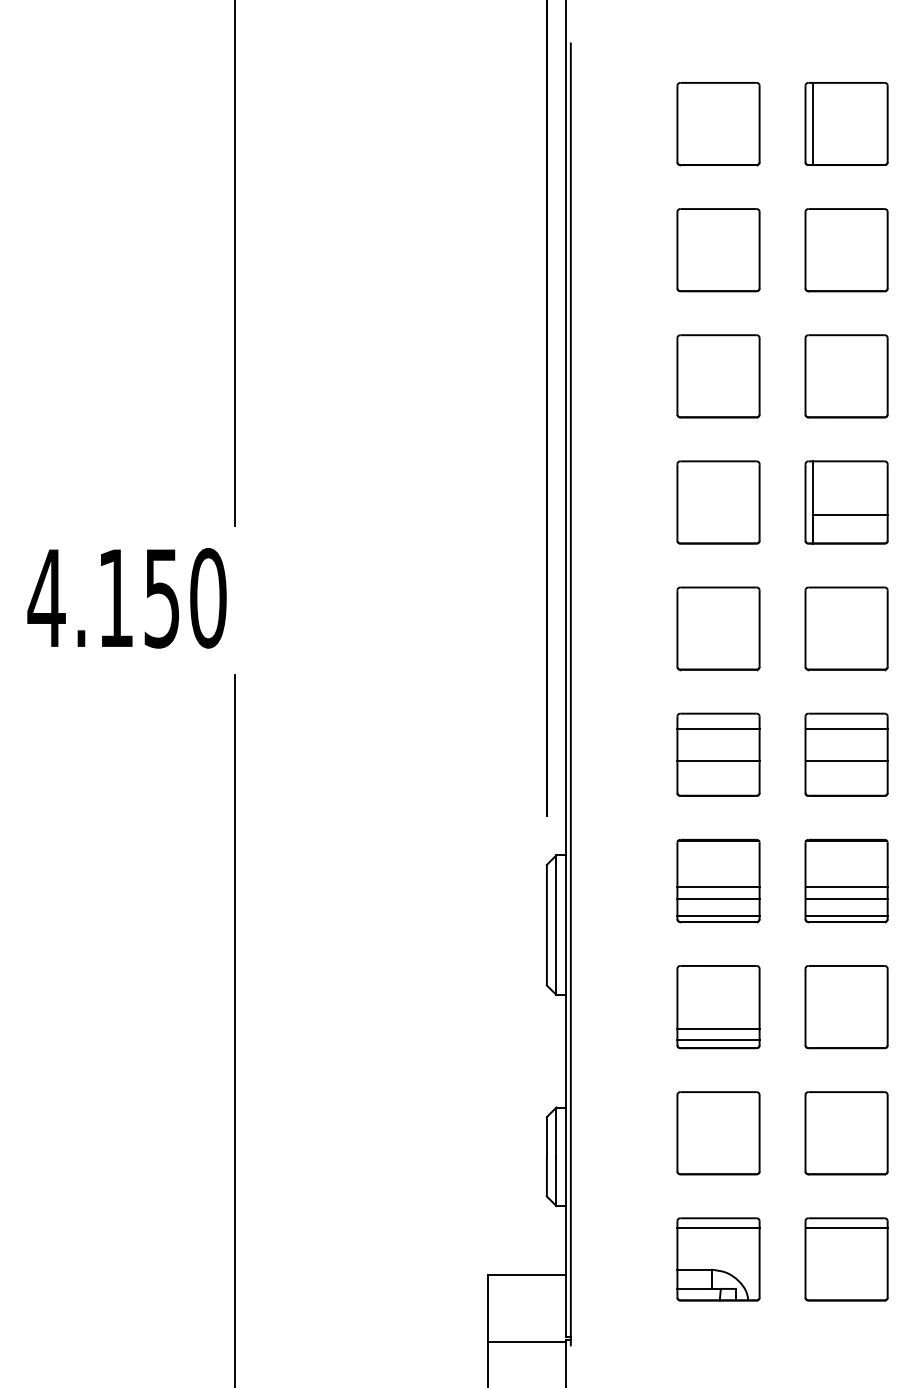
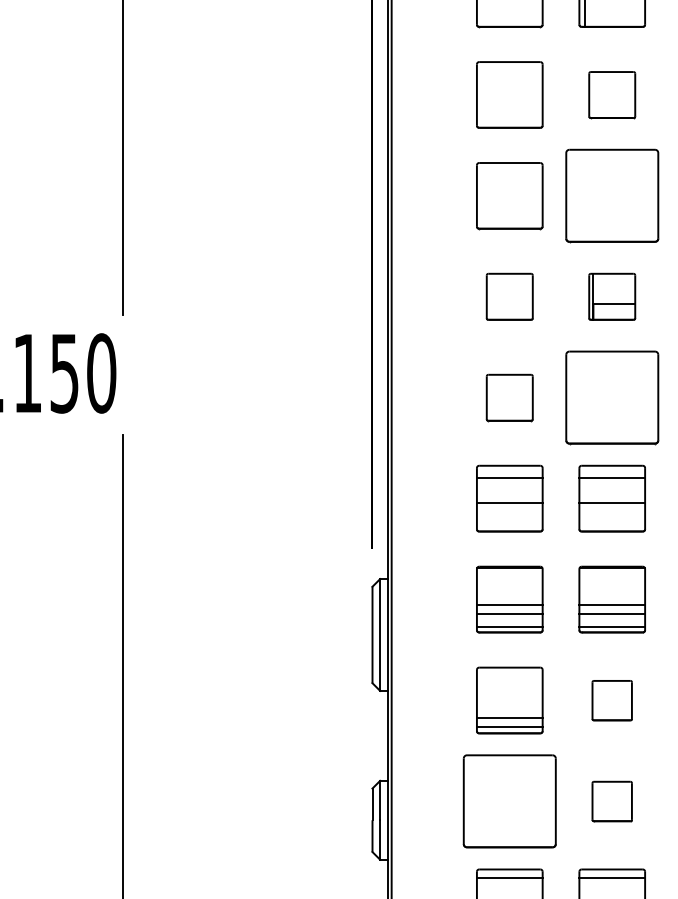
part: (846, 250) -> (612, 95), size x0.7
part: (846, 376) -> (612, 196), size x1.4
part: (718, 502) -> (509, 296), size x0.7
part: (846, 502) -> (612, 296), size x0.7
part: (718, 628) -> (509, 397), size x0.7
part: (846, 628) -> (612, 397), size x1.4
part: (846, 1007) -> (612, 700), size x0.6
part: (718, 1133) -> (509, 801), size x1.4
part: (846, 1133) -> (612, 801), size x0.6

